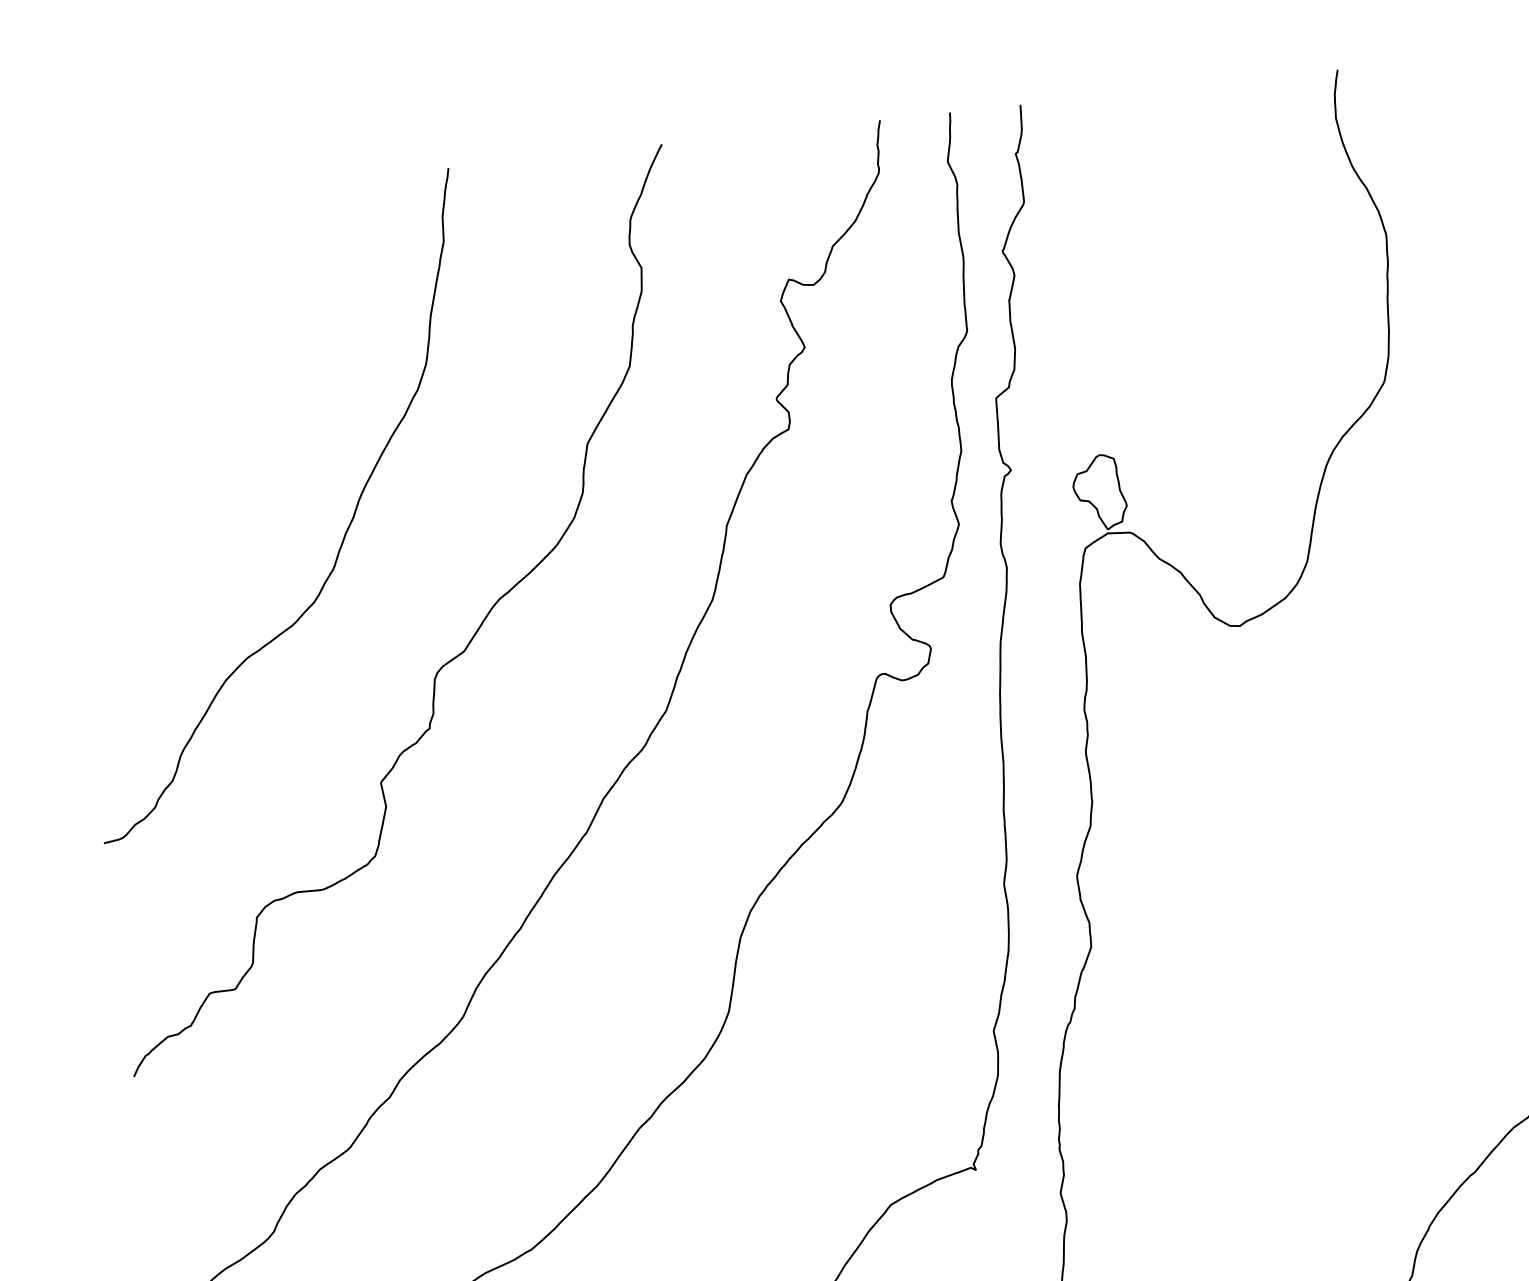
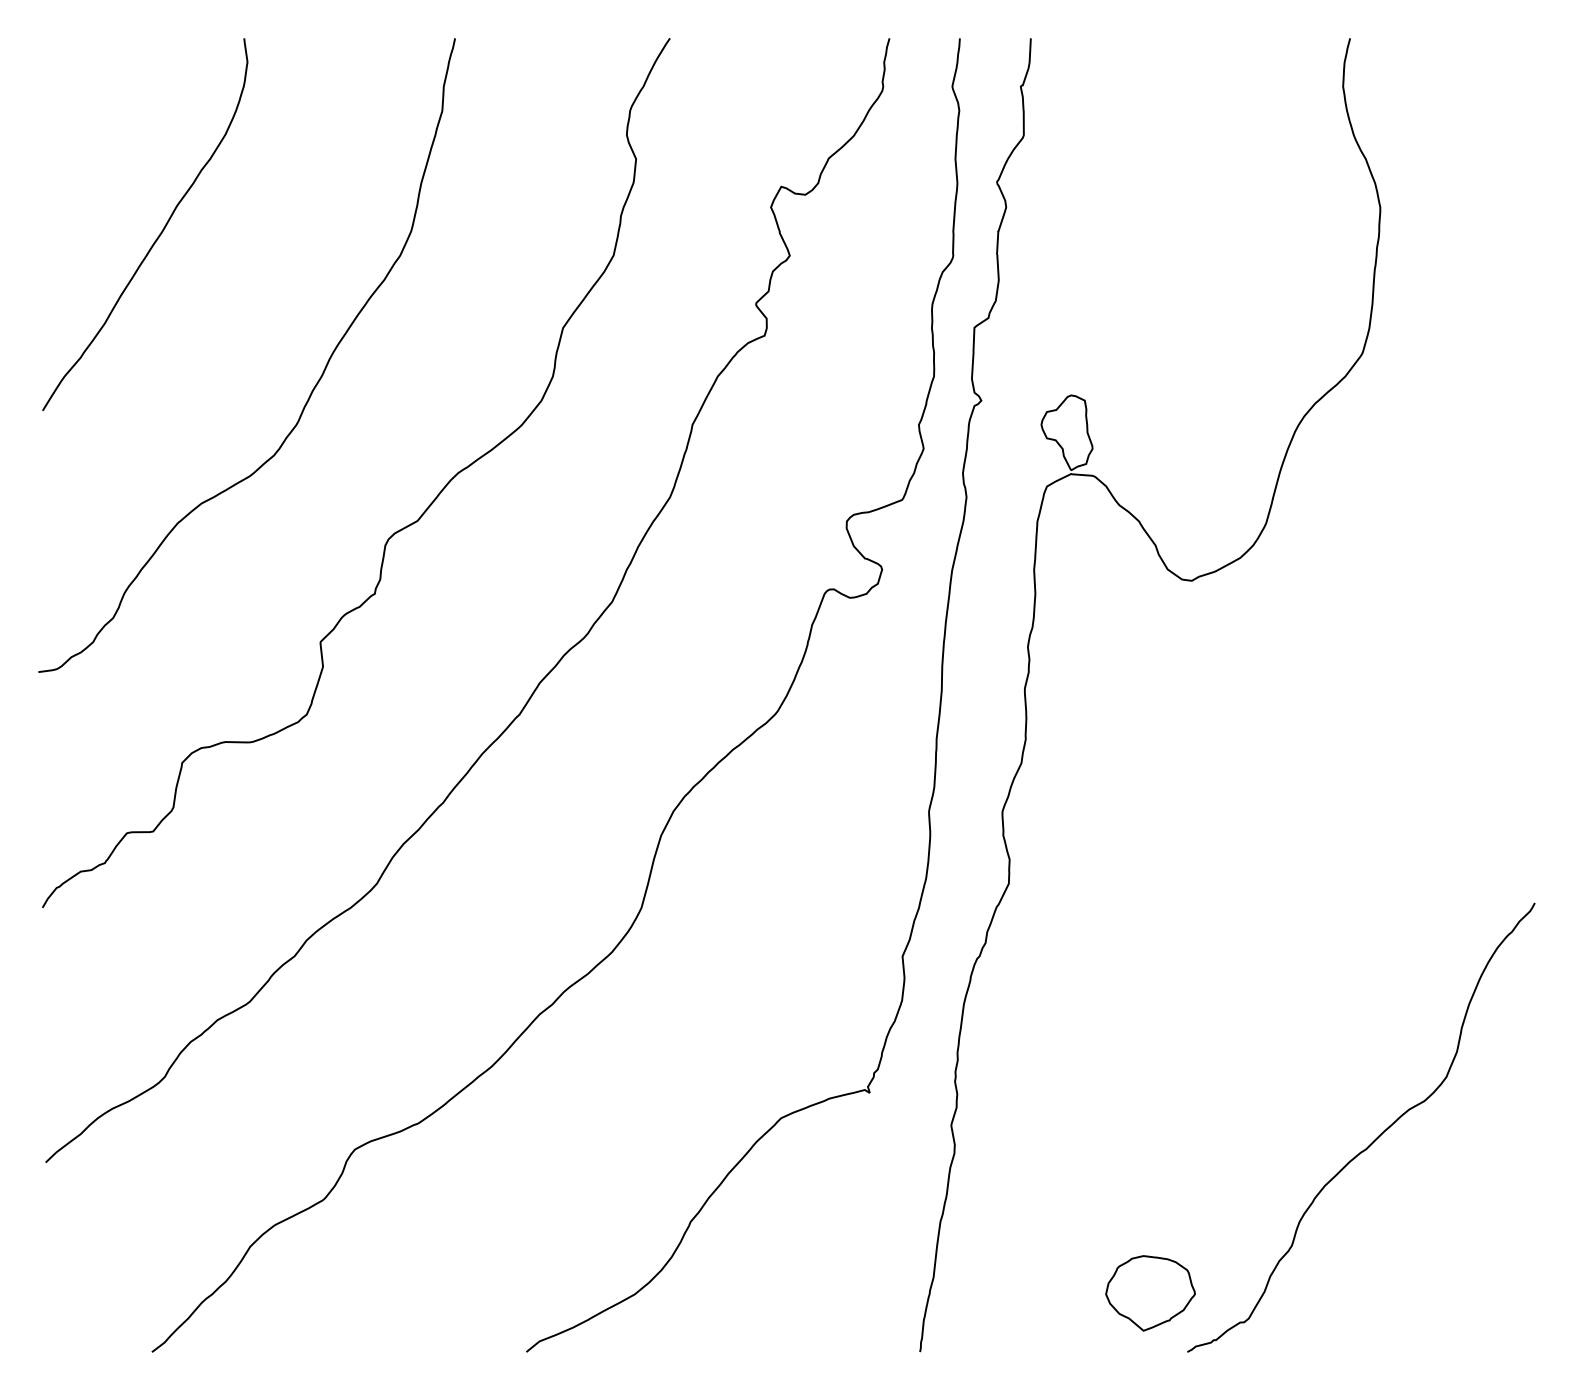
curve: (177, 393) -> (160, 232), added

